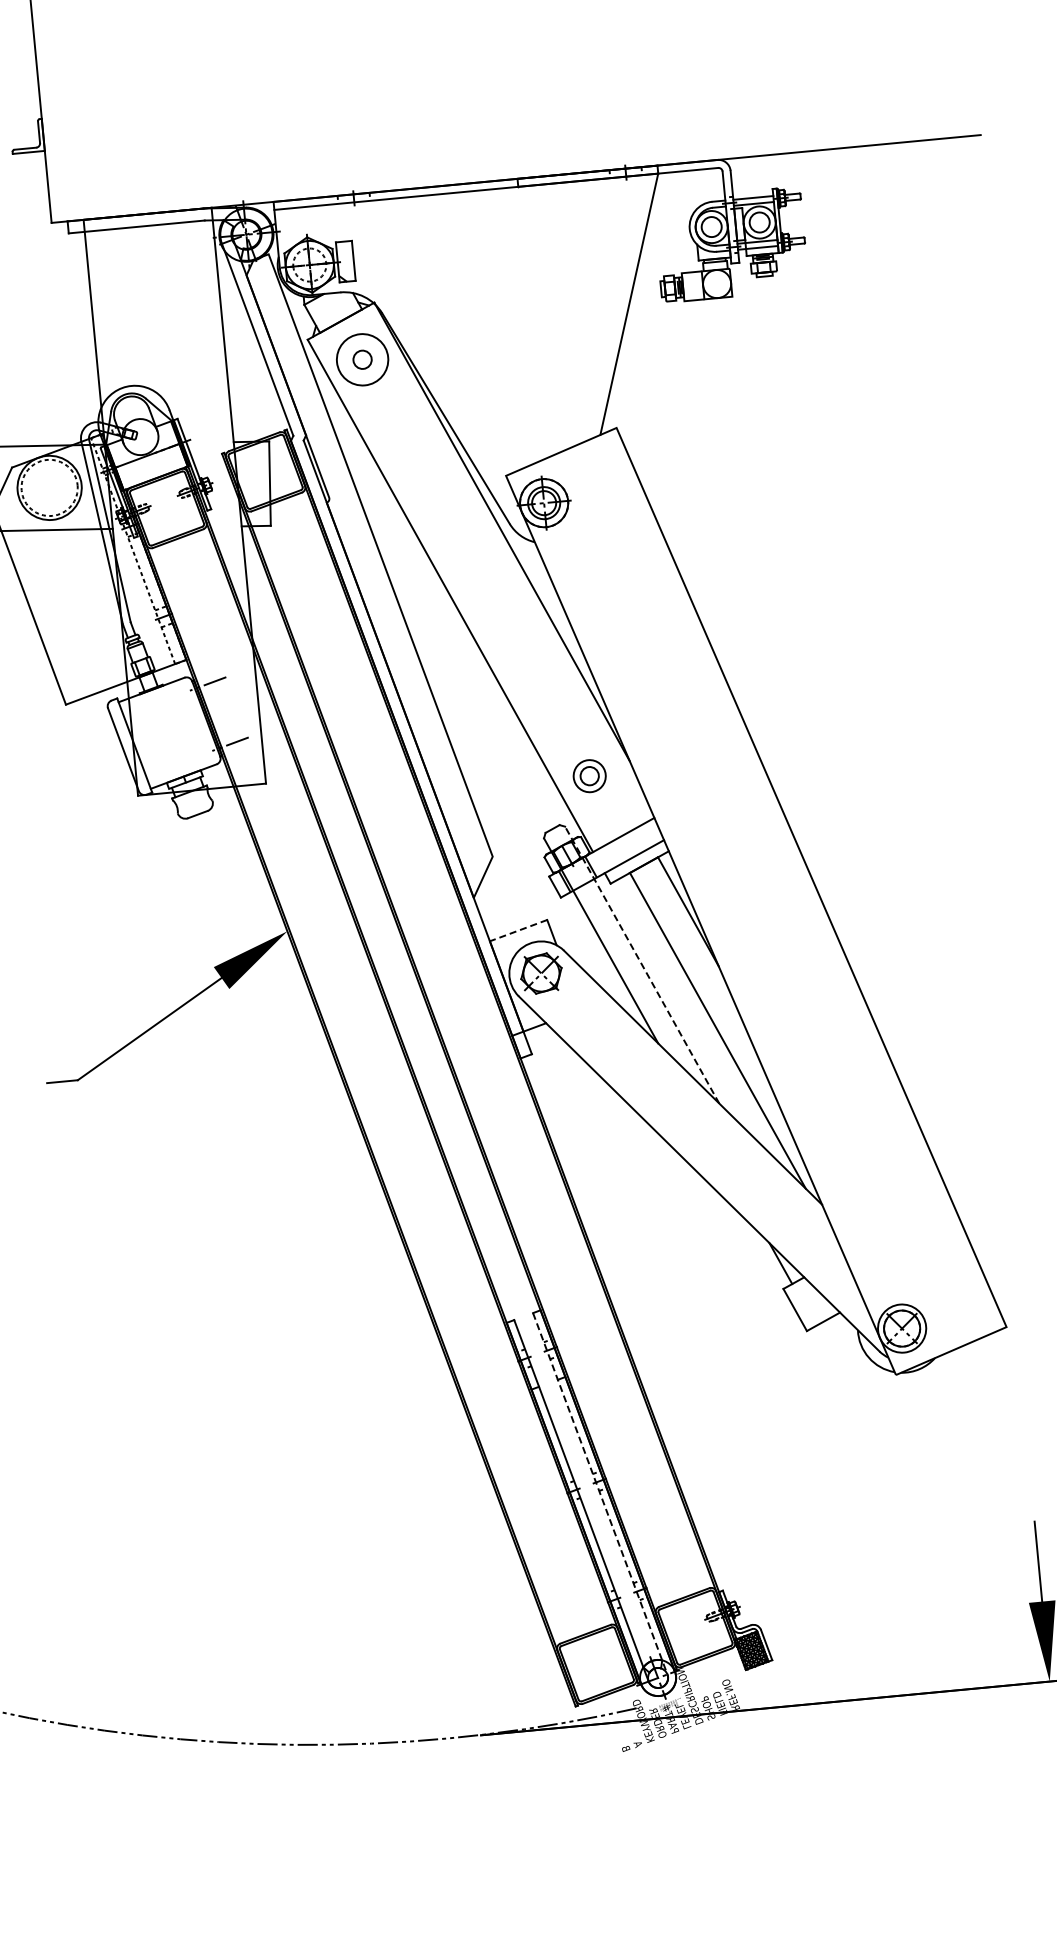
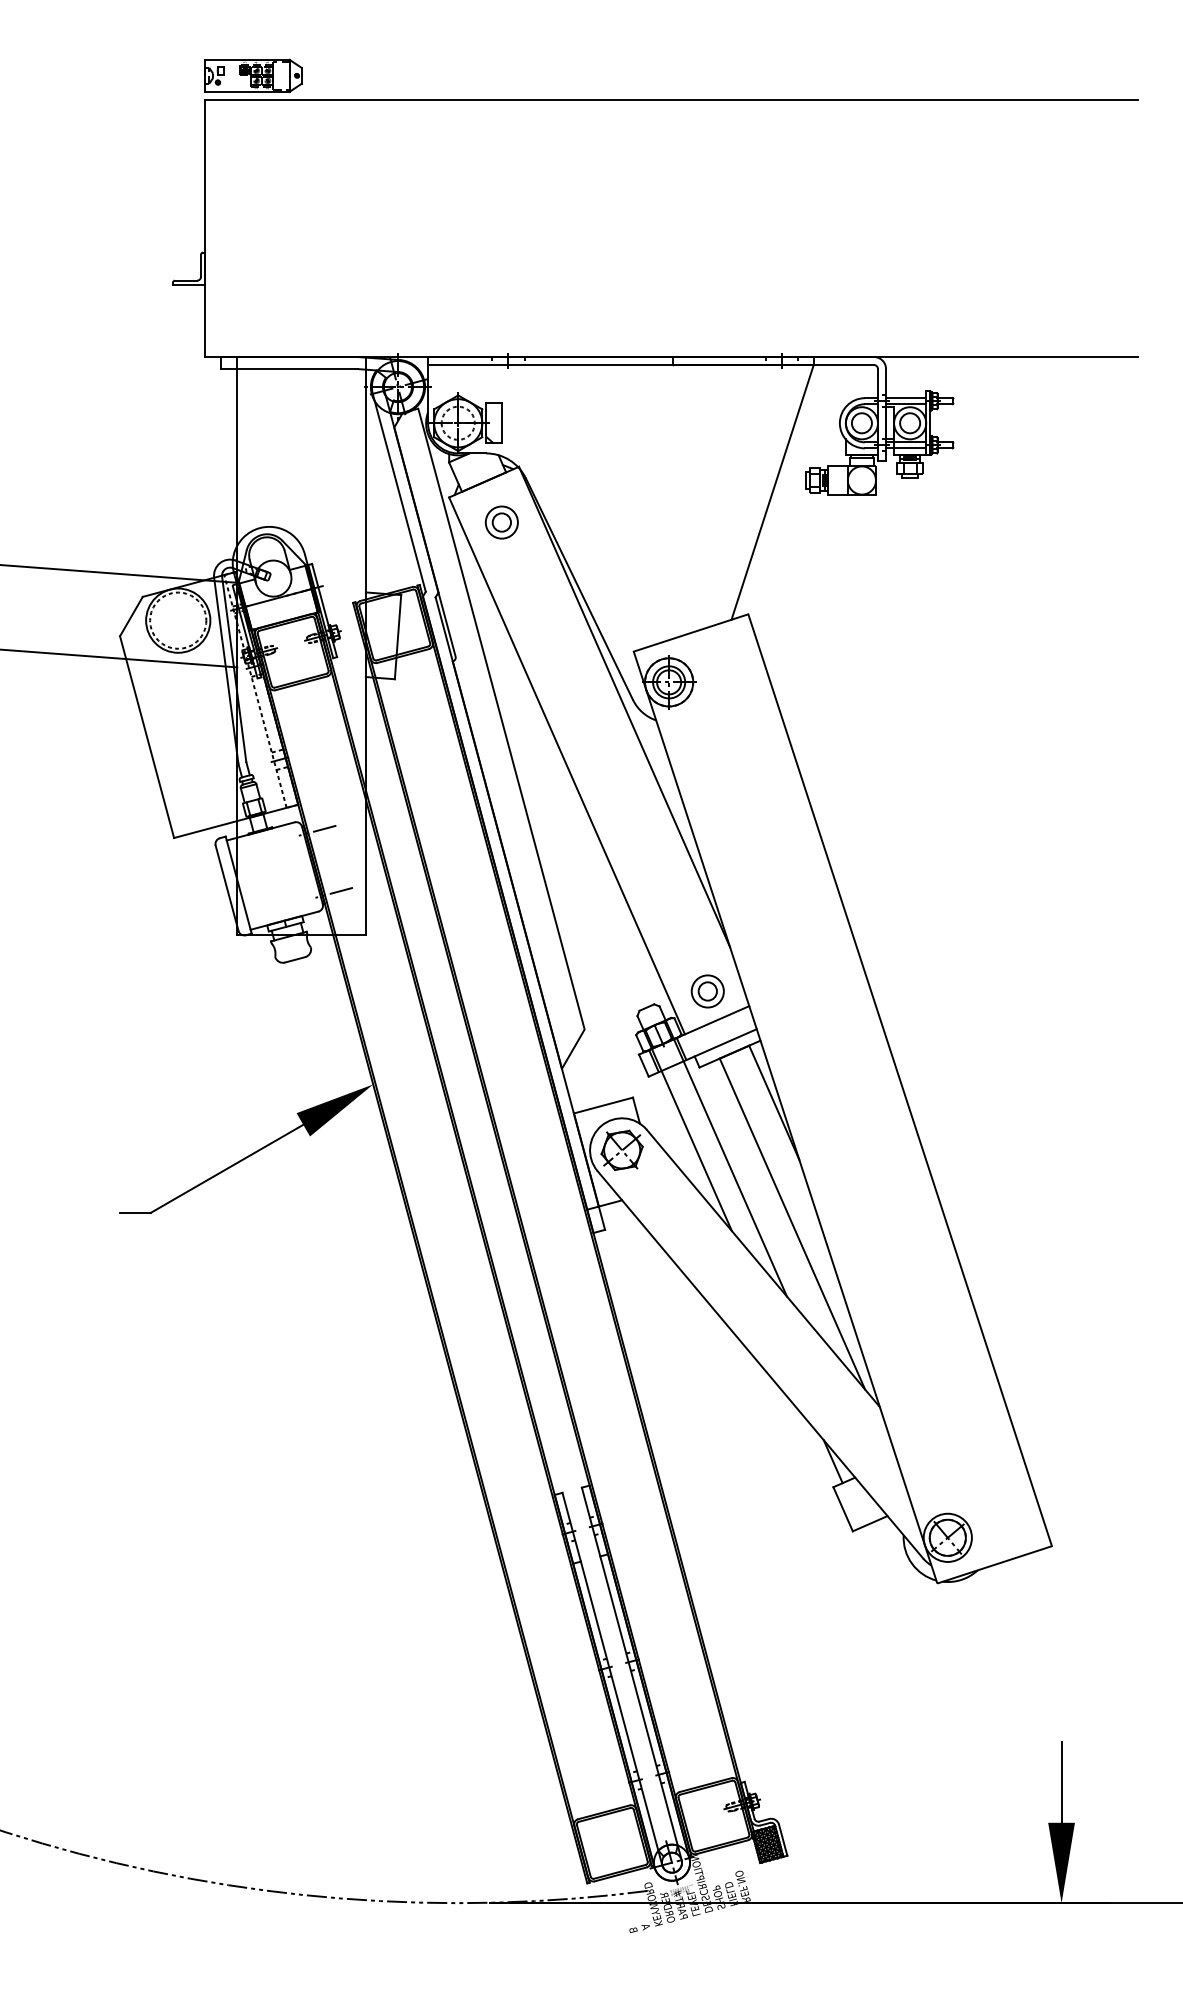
circle: (362, 359) -> (501, 522), size x0.62
part: (589, 776) -> (707, 991), moved
line: (518, 930) -> (603, 1105), dashed -> solid
line: (642, 965) -> (723, 1151), dashed -> solid
line: (599, 1493) -> (631, 1673), dashed -> solid

